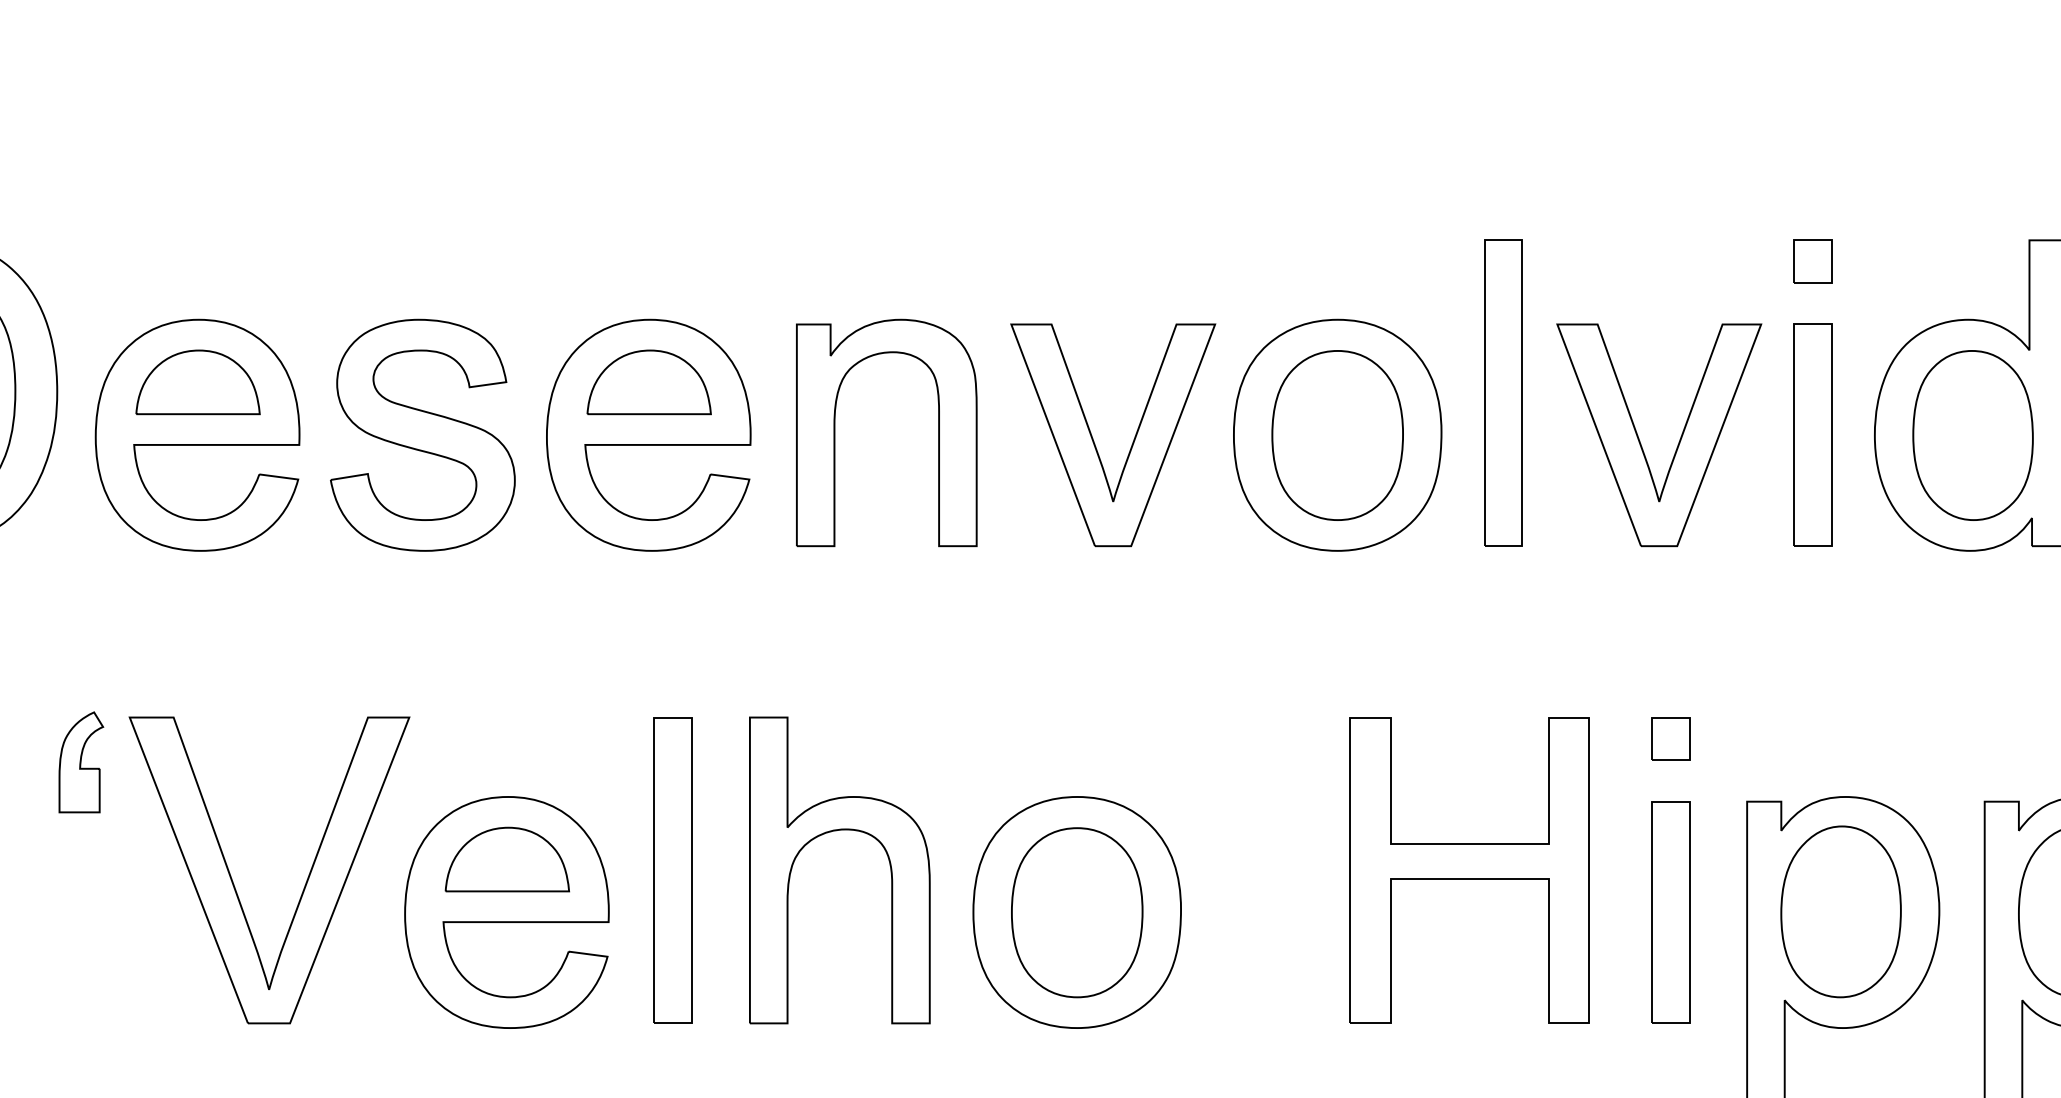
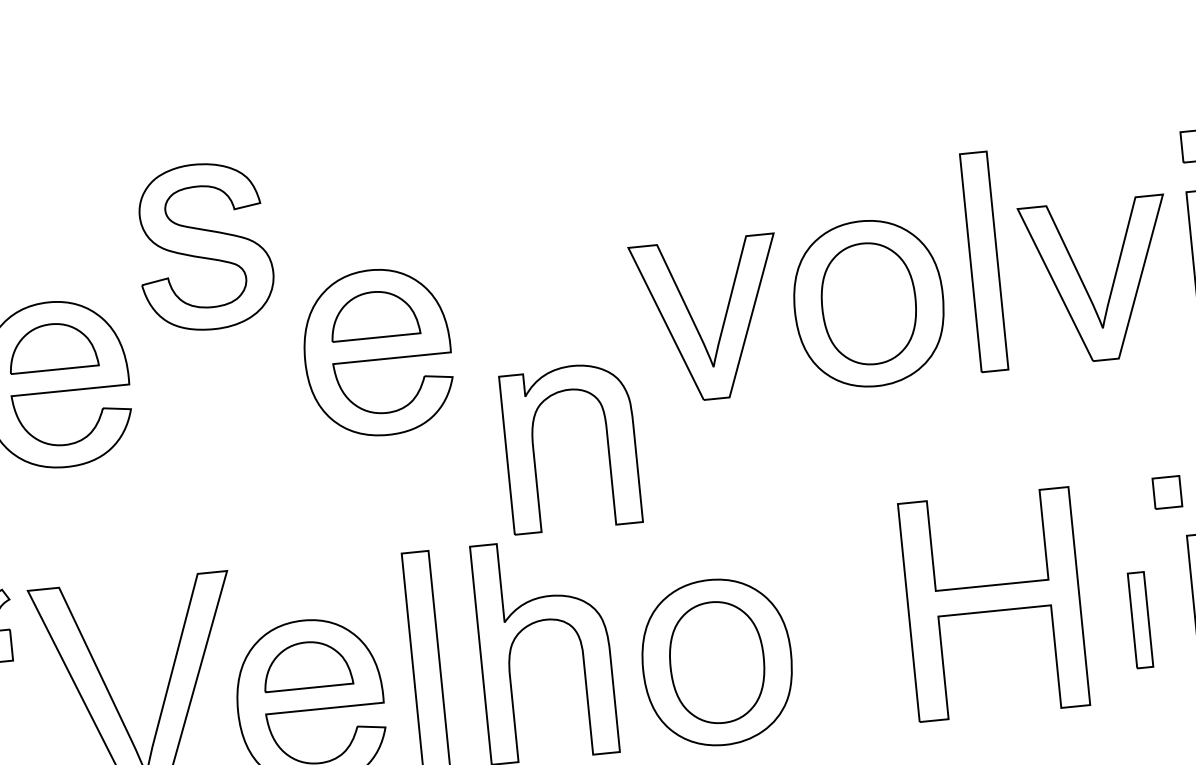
part: (835, 432) -> (534, 451), moved
part: (422, 434) -> (204, 246), moved
part: (1670, 738) -> (1167, 492), moved
part: (1670, 912) -> (1140, 620), size x0.6

